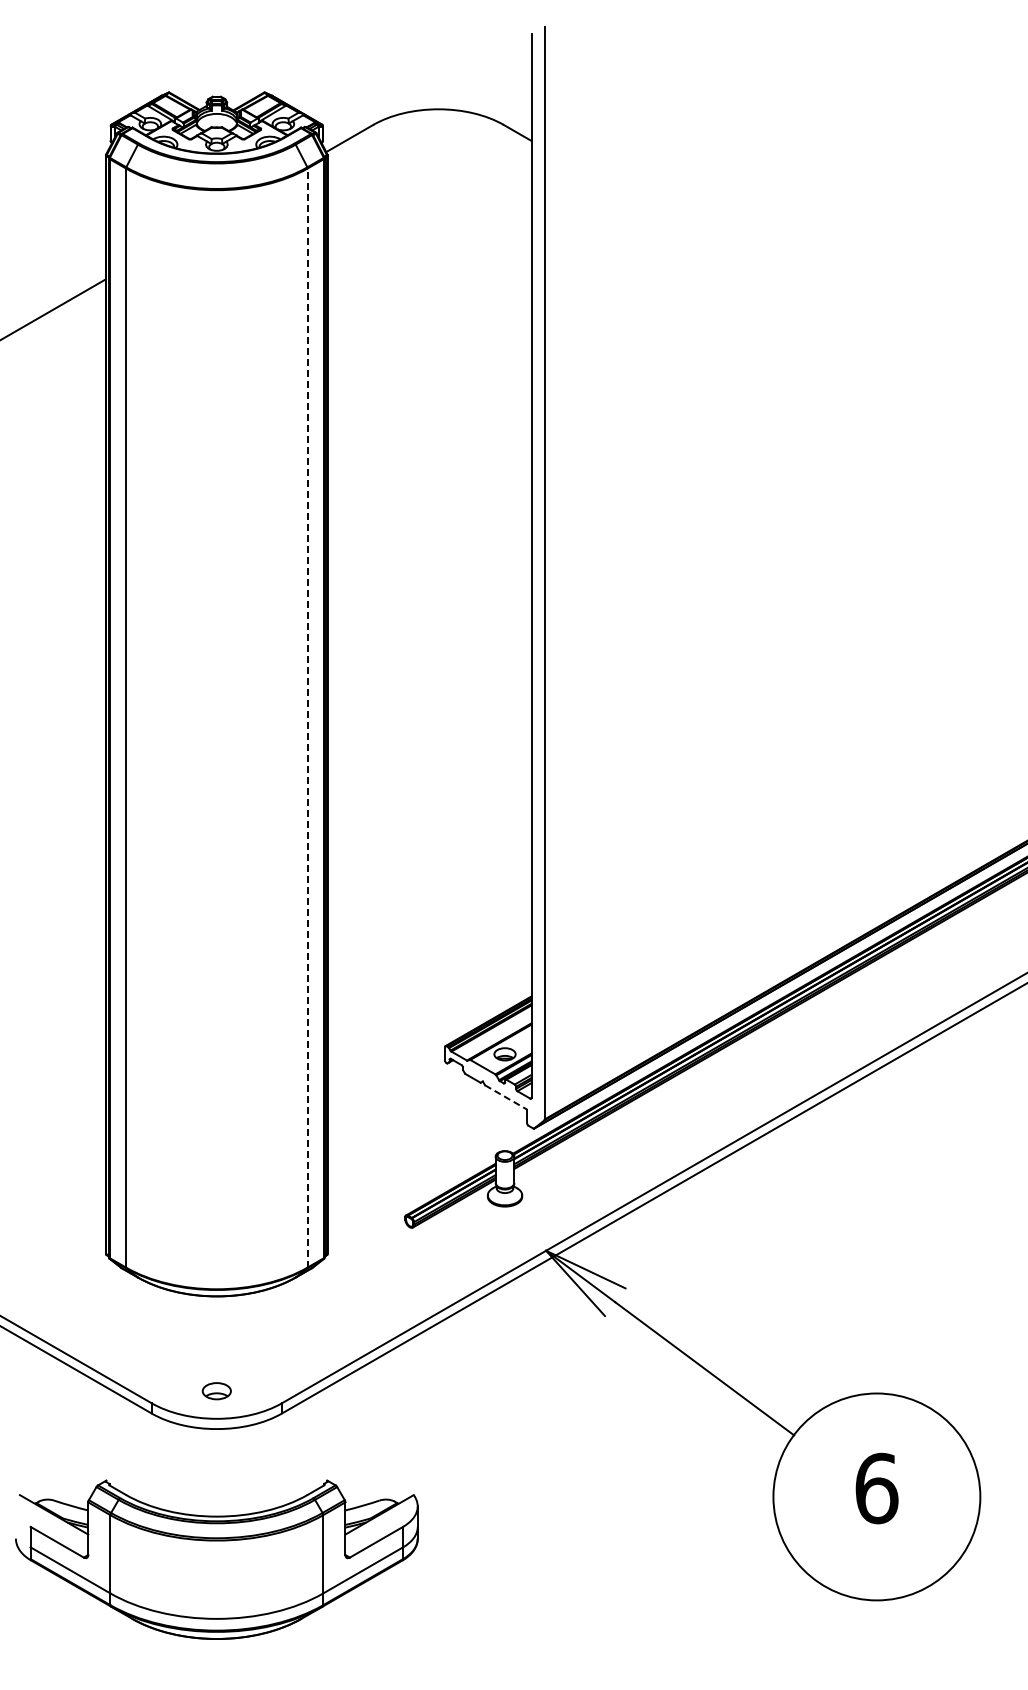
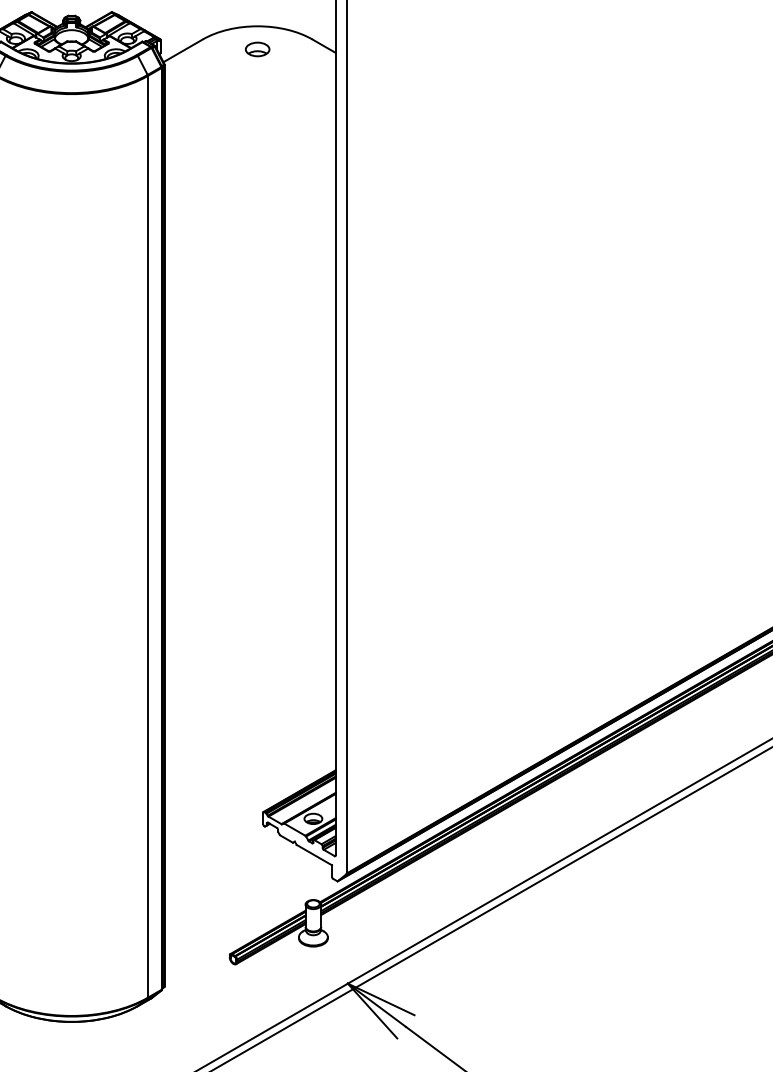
part: (438, 136) -> (257, 49), added
line: (307, 718) -> (147, 537), dashed -> solid
line: (506, 1097) -> (314, 855), dashed -> solid

